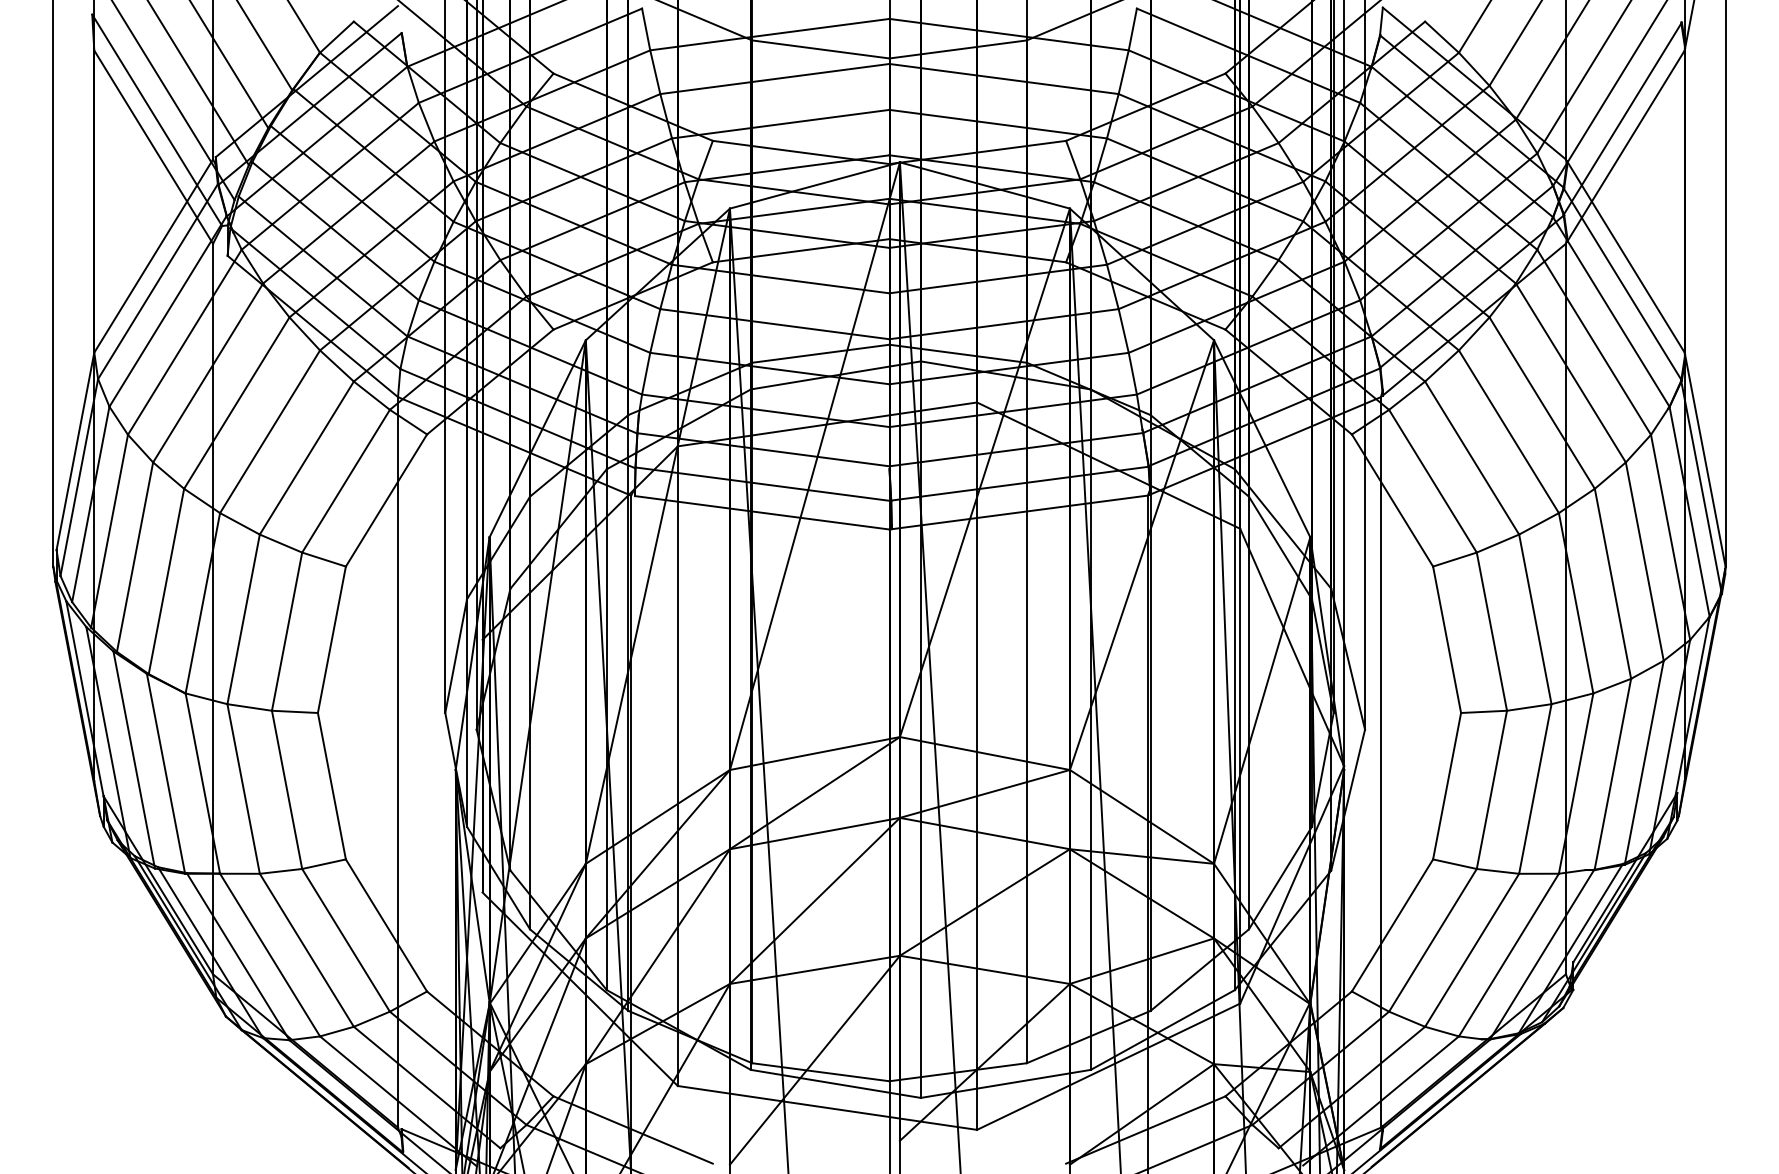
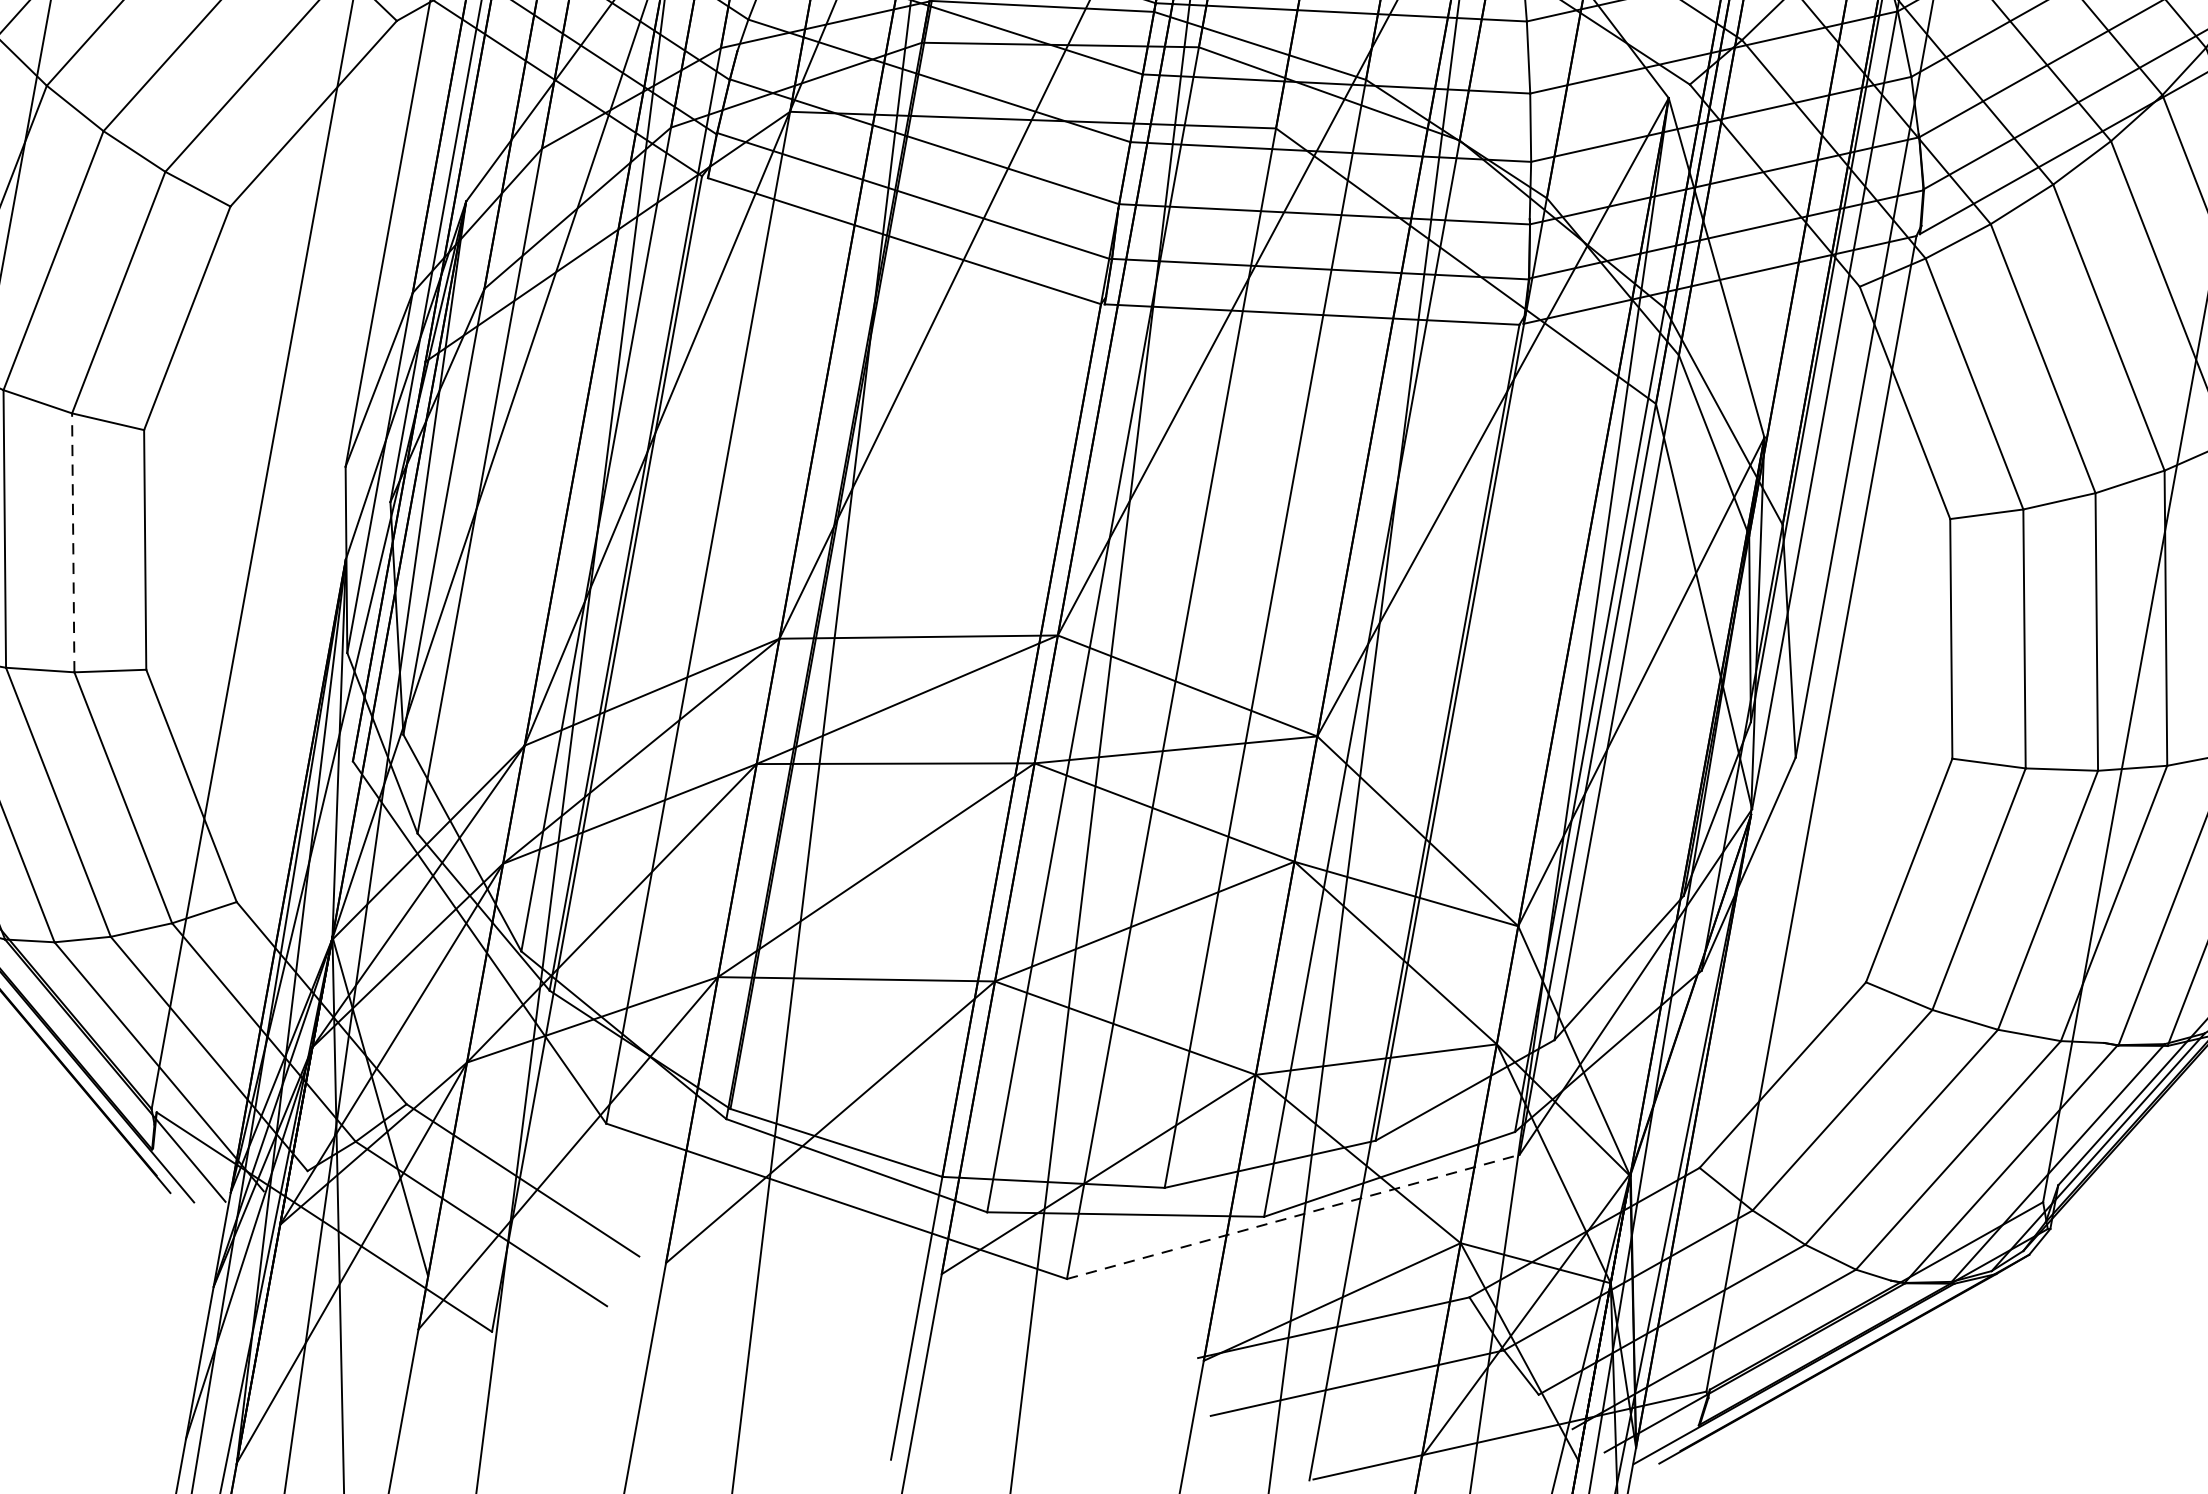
line: (287, 789) -> (74, 542), solid -> dashed
line: (1108, 1066) -> (1293, 1216), solid -> dashed

